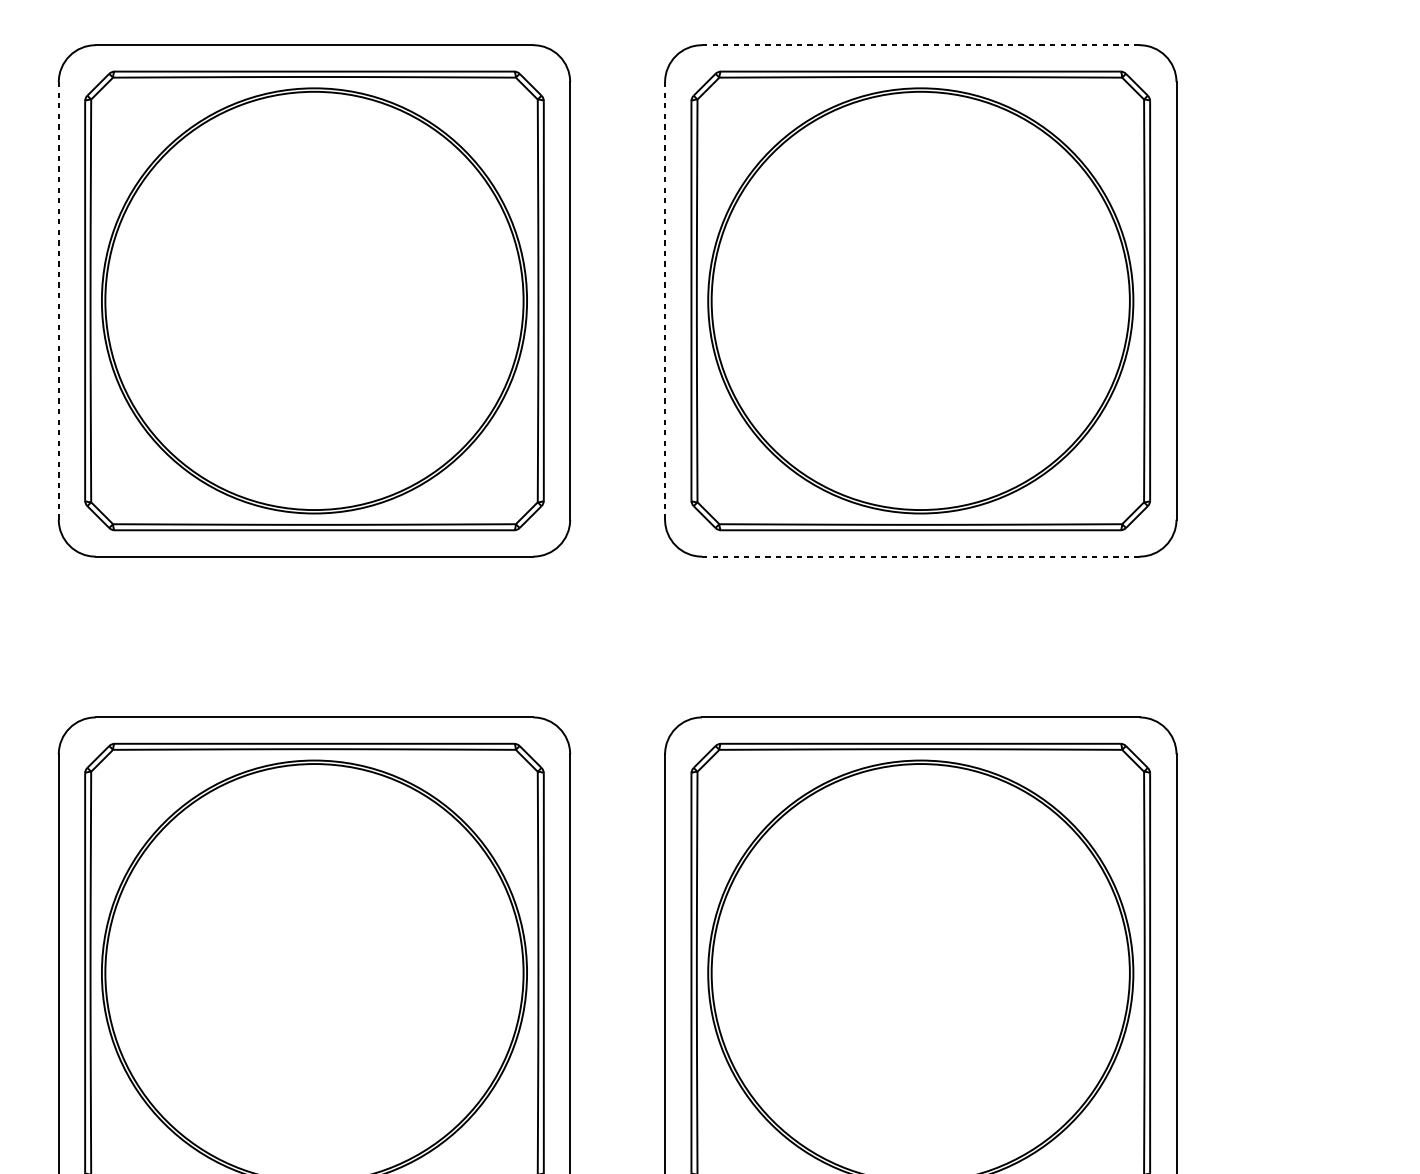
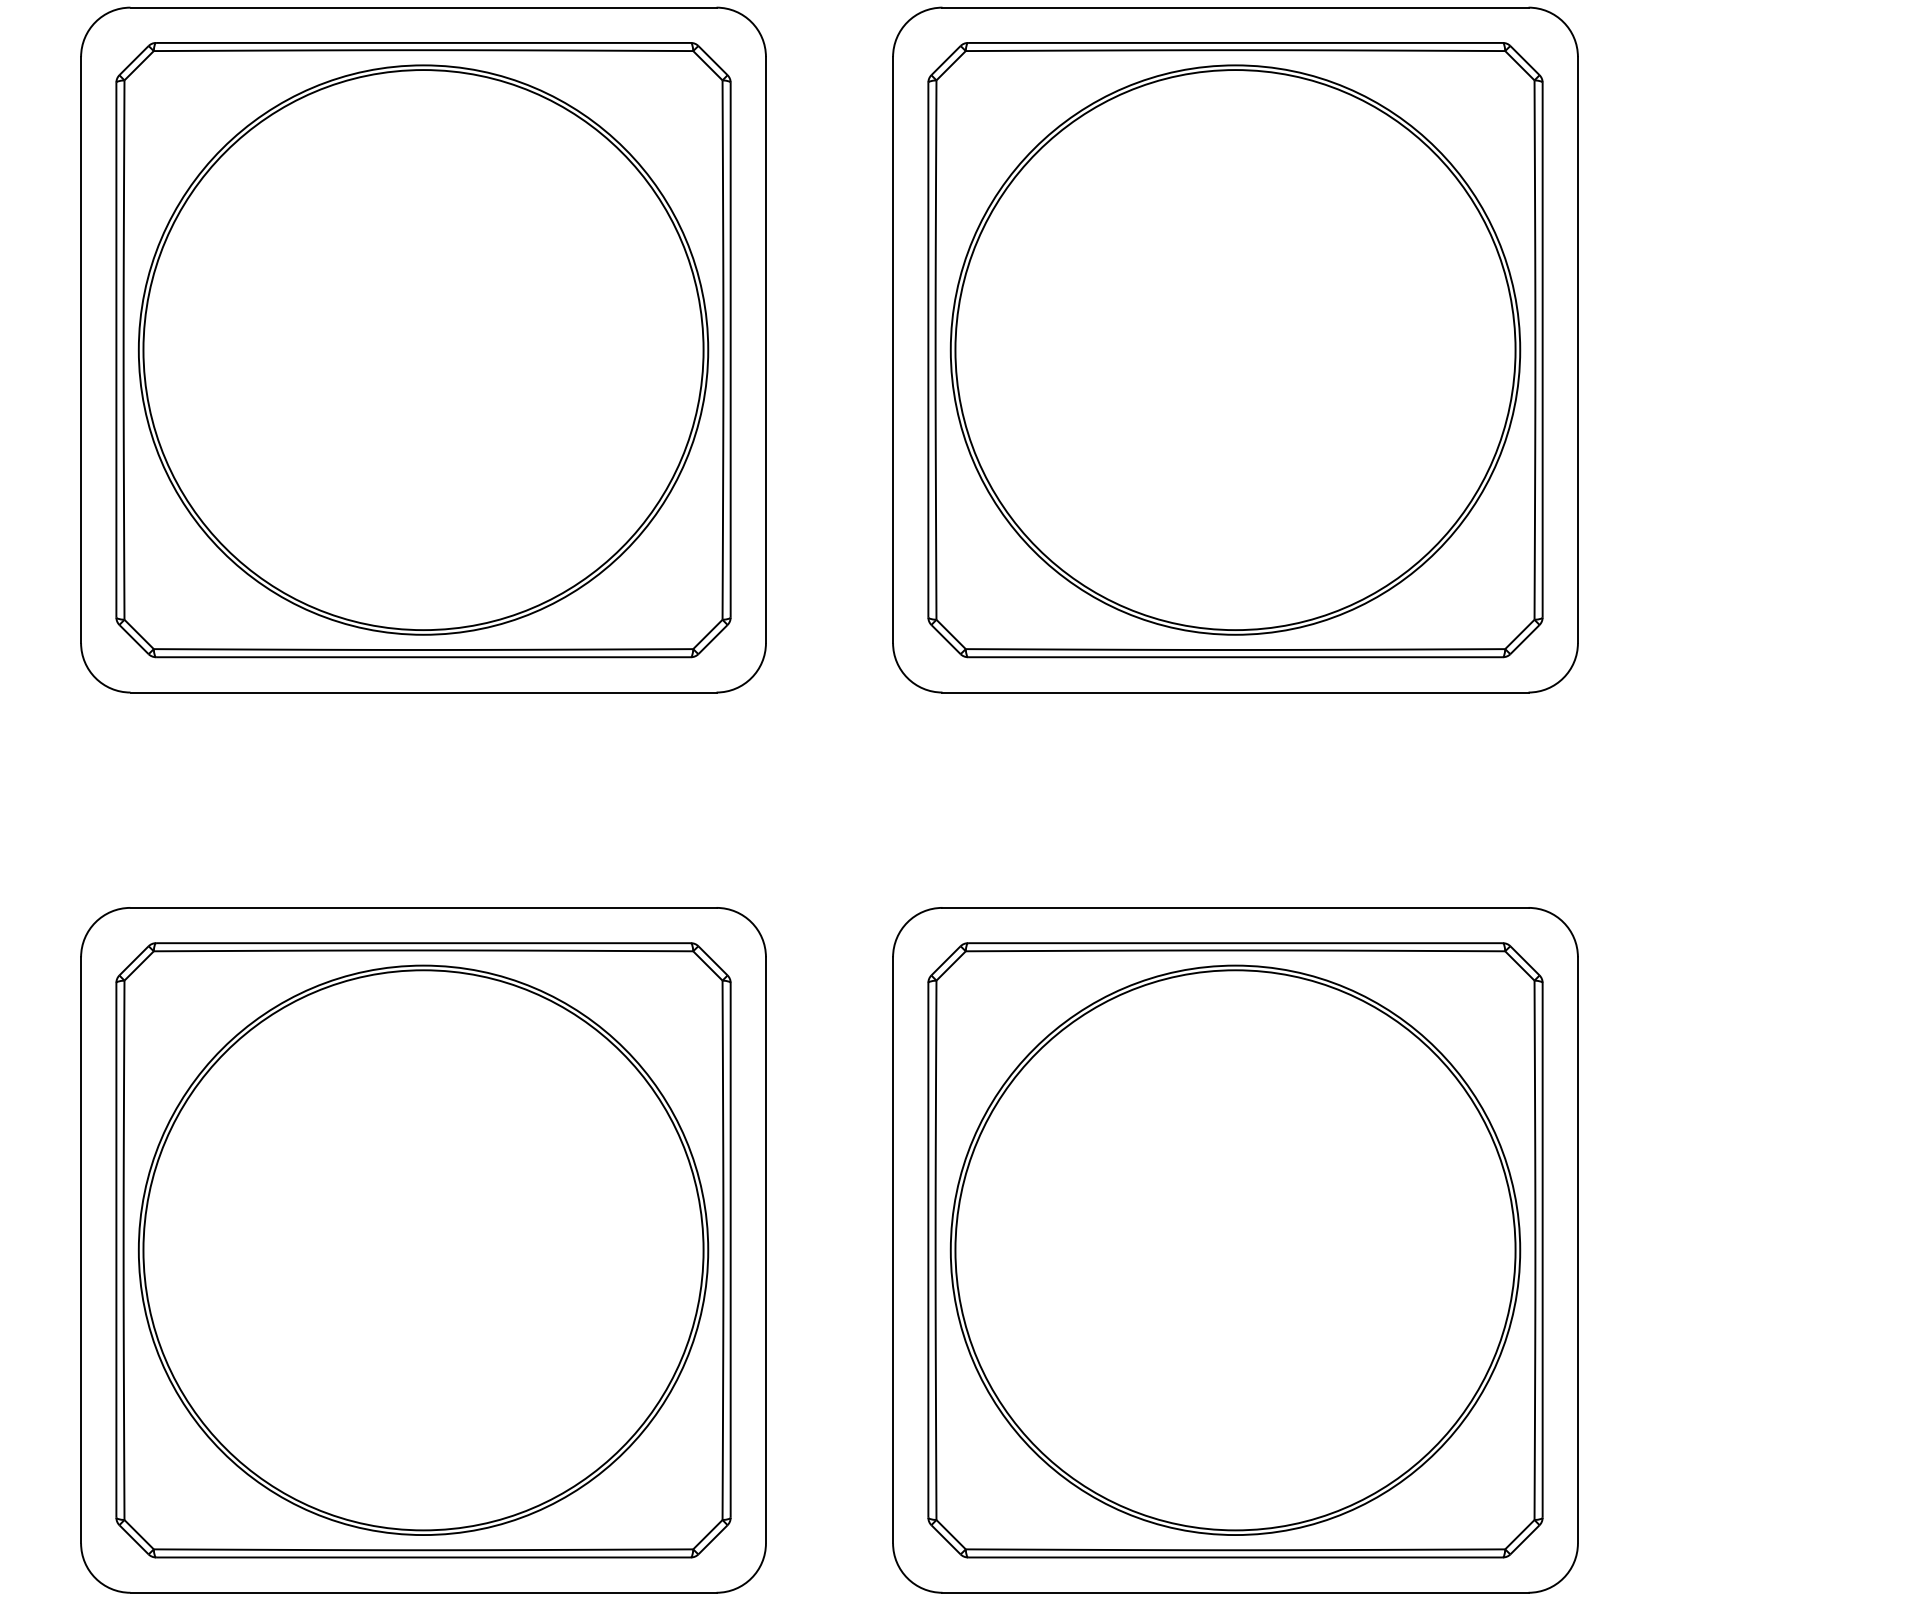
line: (920, 45) -> (1235, 7), dashed -> solid
line: (59, 301) -> (81, 350), dashed -> solid
line: (665, 301) -> (893, 350), dashed -> solid
line: (921, 556) -> (1236, 692), dashed -> solid

